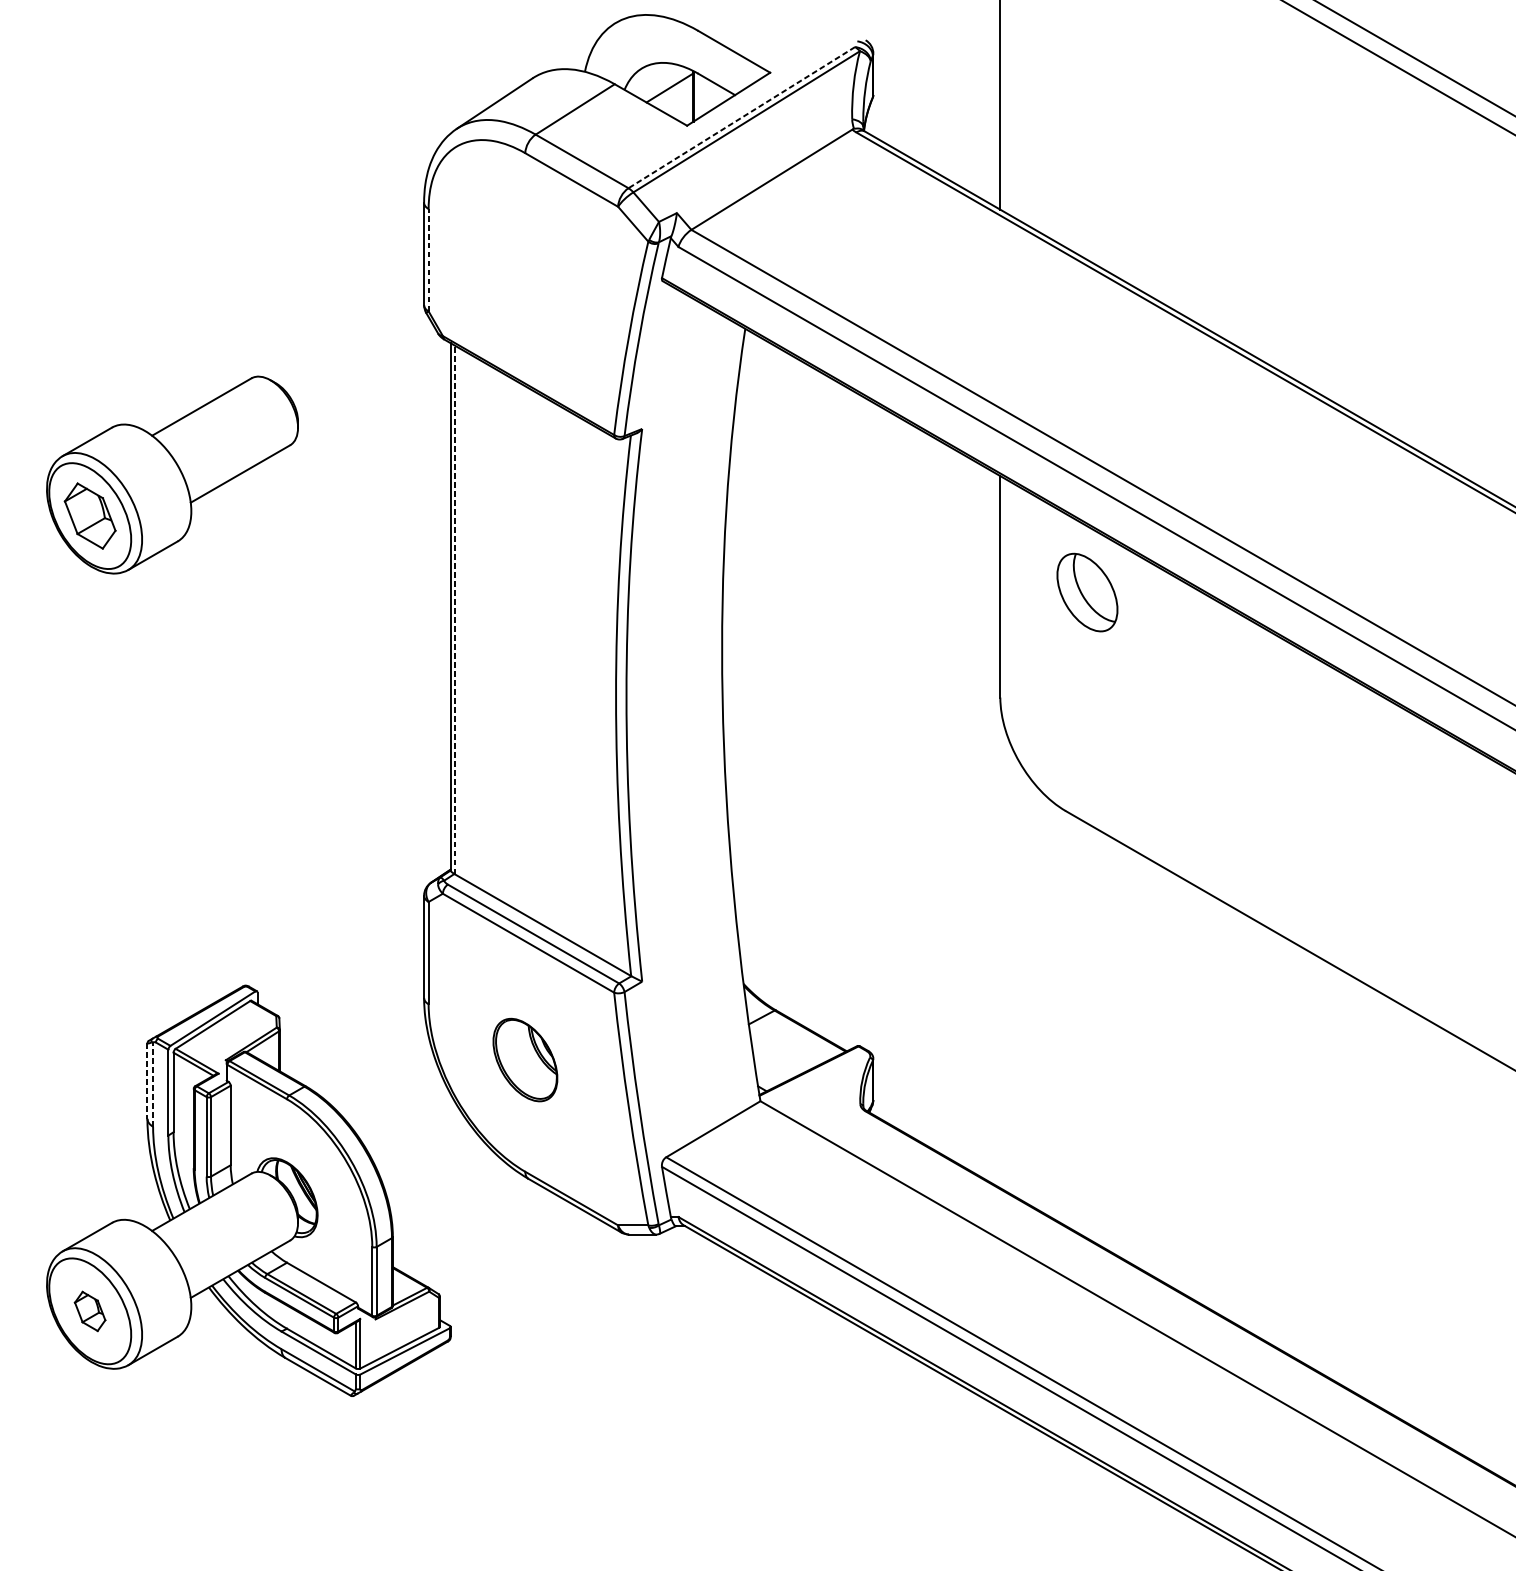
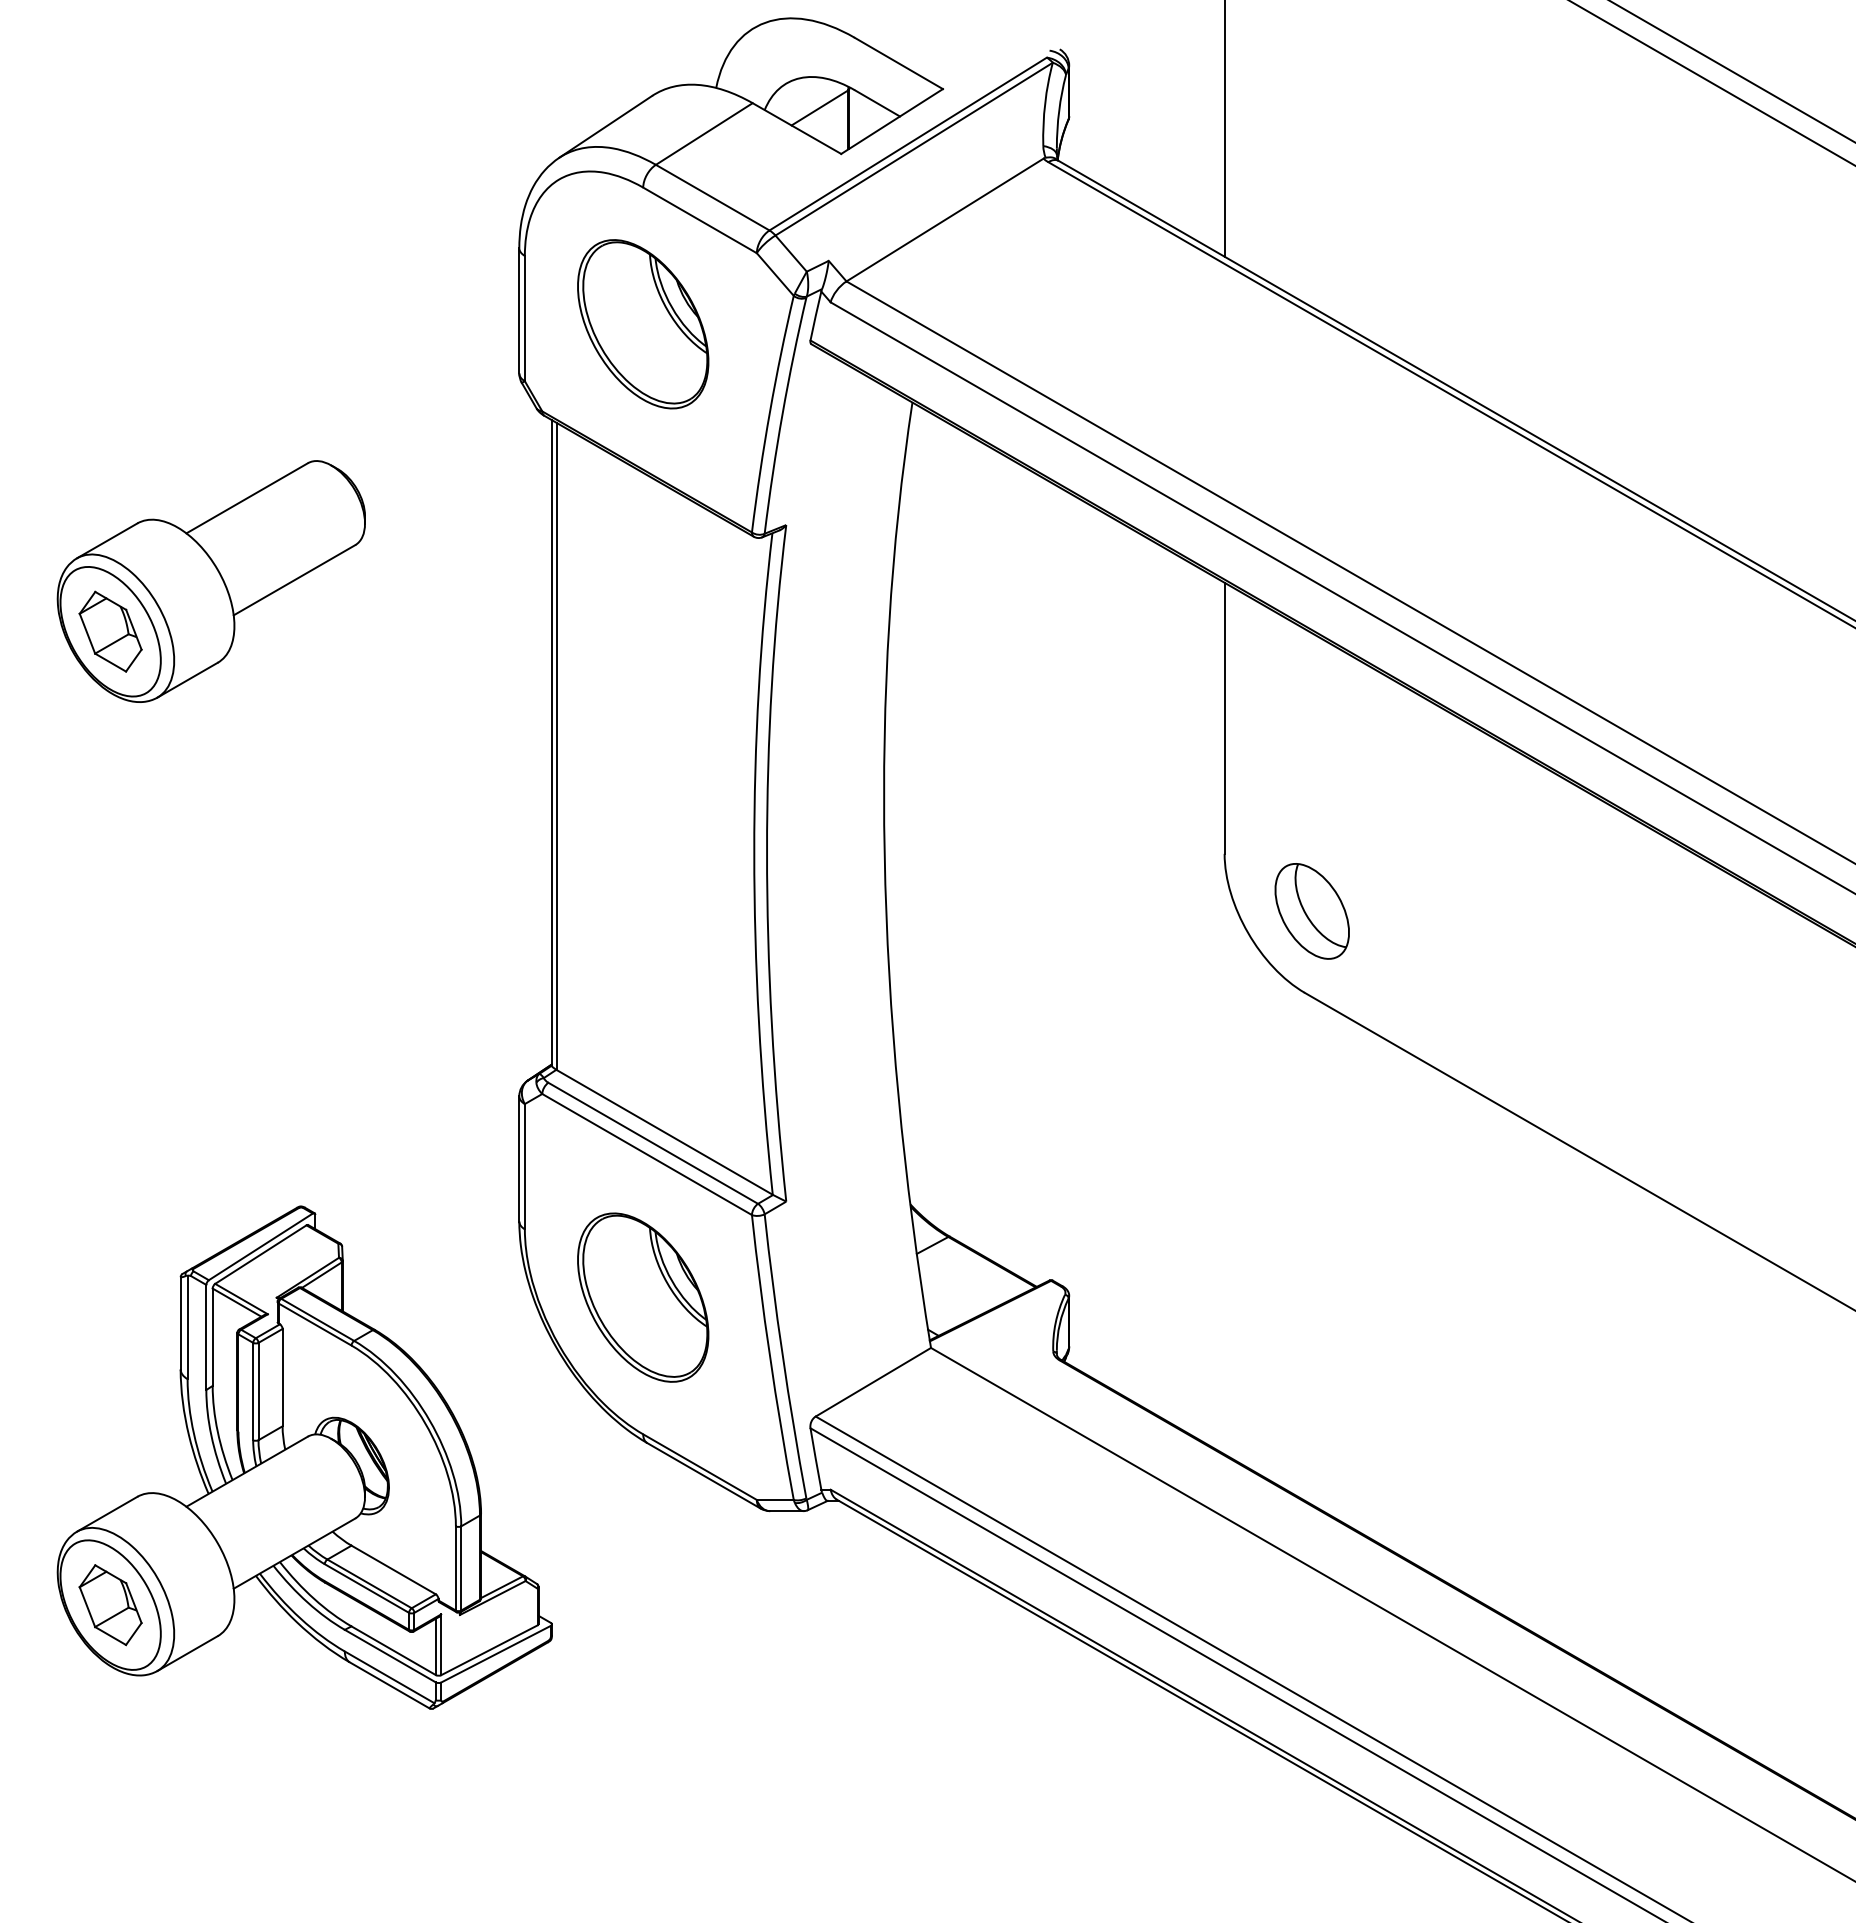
line: (741, 118) -> (907, 144), dashed -> solid
line: (428, 260) -> (524, 318), dashed -> solid
part: (525, 265) -> (643, 324), added
part: (1086, 592) -> (1311, 911), moved
line: (455, 609) -> (557, 746), dashed -> solid
part: (525, 1060) -> (643, 1297), size x1.67
line: (147, 1081) -> (180, 1323), dashed -> solid
line: (153, 1084) -> (187, 1327), dashed -> solid
part: (90, 1311) -> (110, 1605), size x1.67

